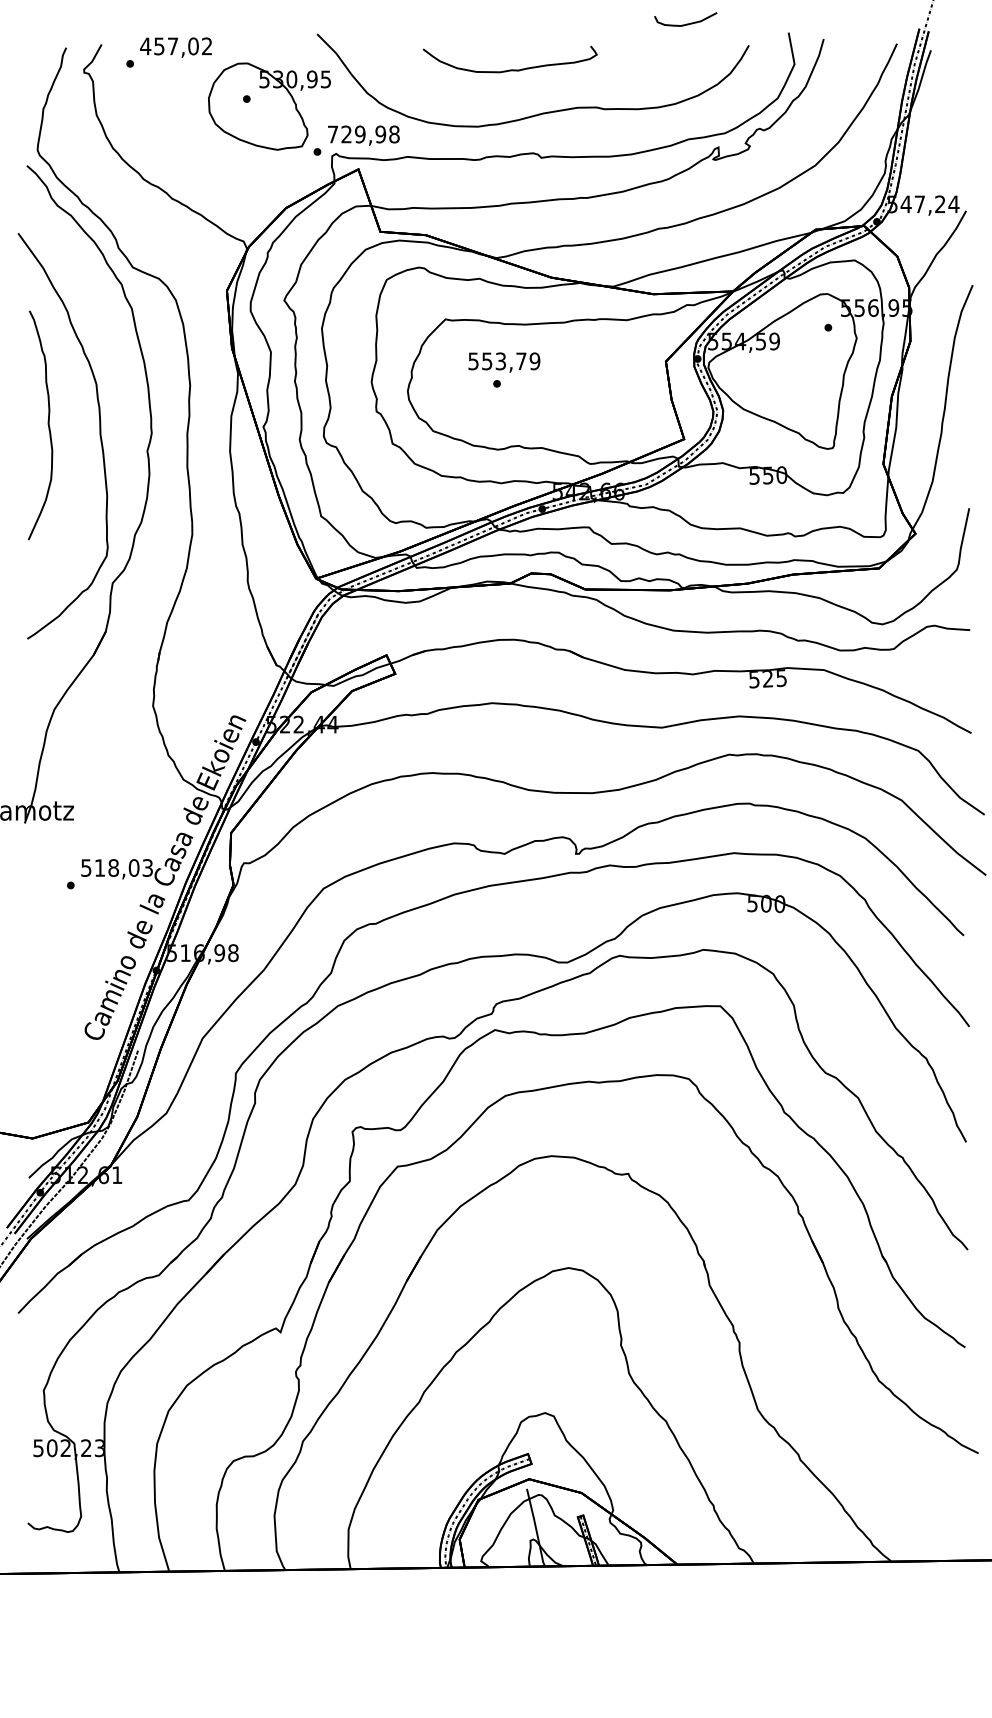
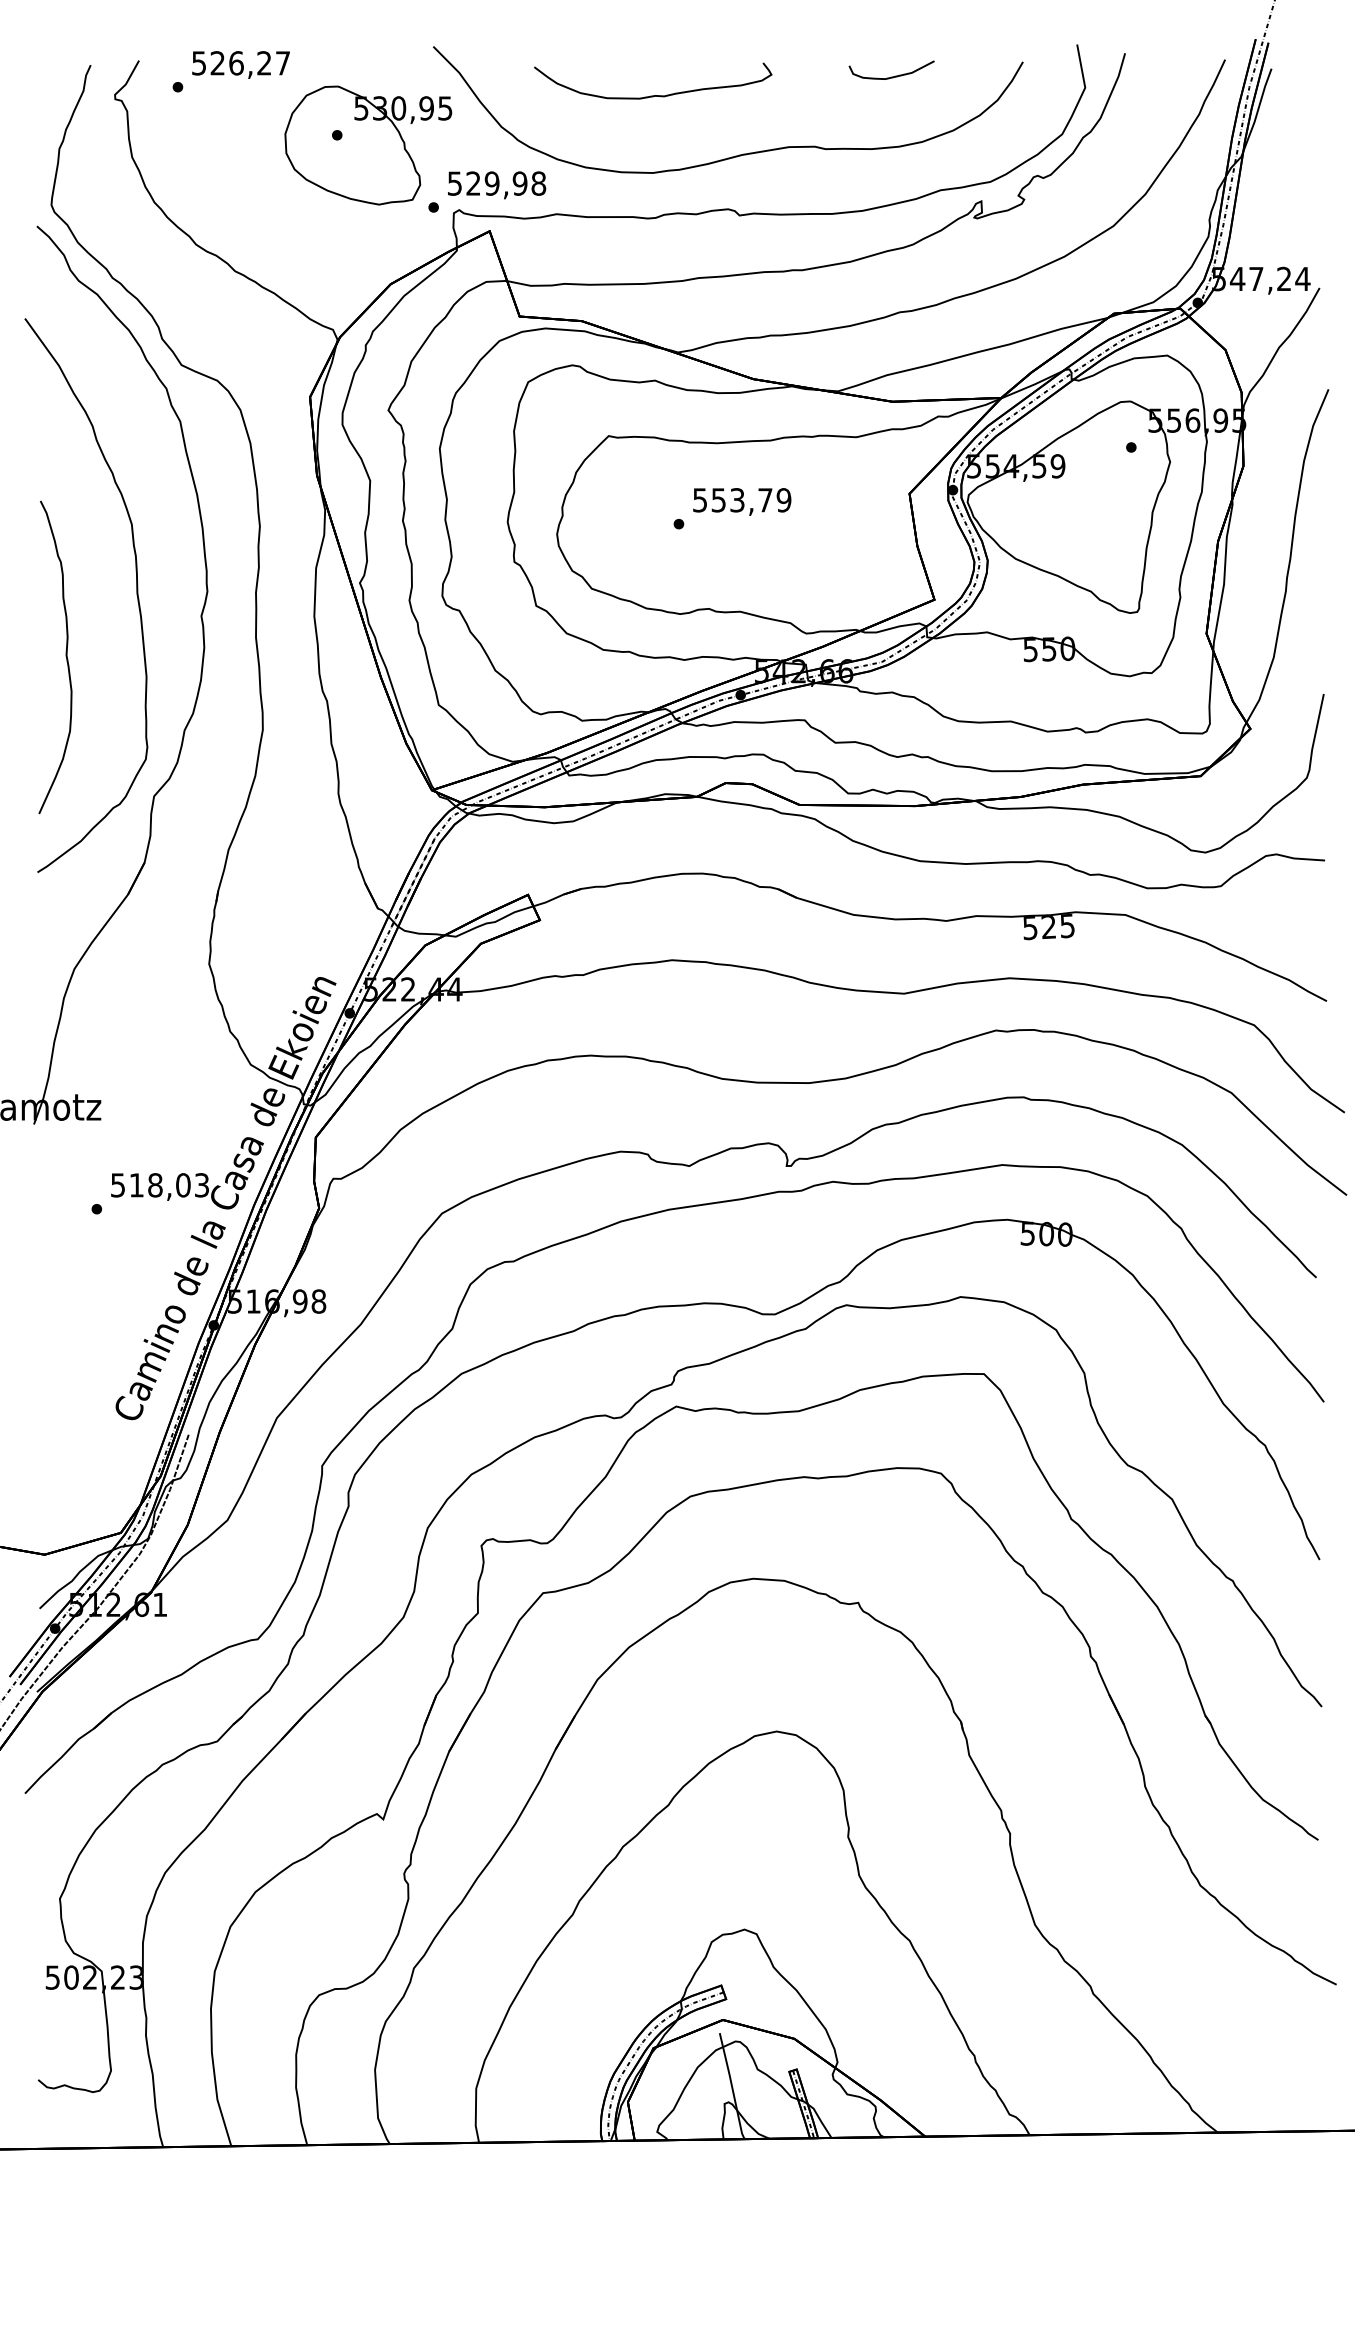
curve: (686, 23) -> (892, 75), moved
text: (176, 46) -> (241, 63), 457,02 -> 526,27
curve: (509, 69) -> (652, 94), moved
text: (332, 134) -> (454, 183), 729,98 -> 529,98
text: (504, 362) -> (742, 501), moved
curve: (47, 424) -> (65, 656), moved

